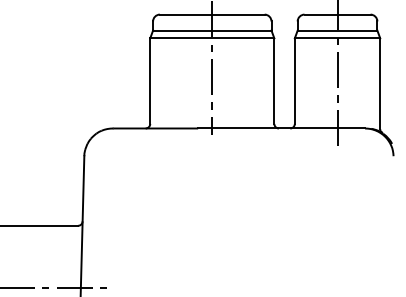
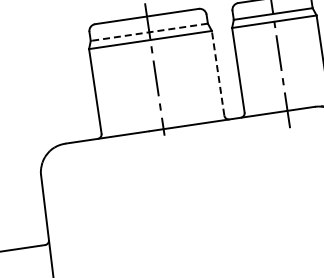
line: (211, 30) -> (148, 32), solid -> dashed
line: (274, 81) -> (218, 73), solid -> dashed

